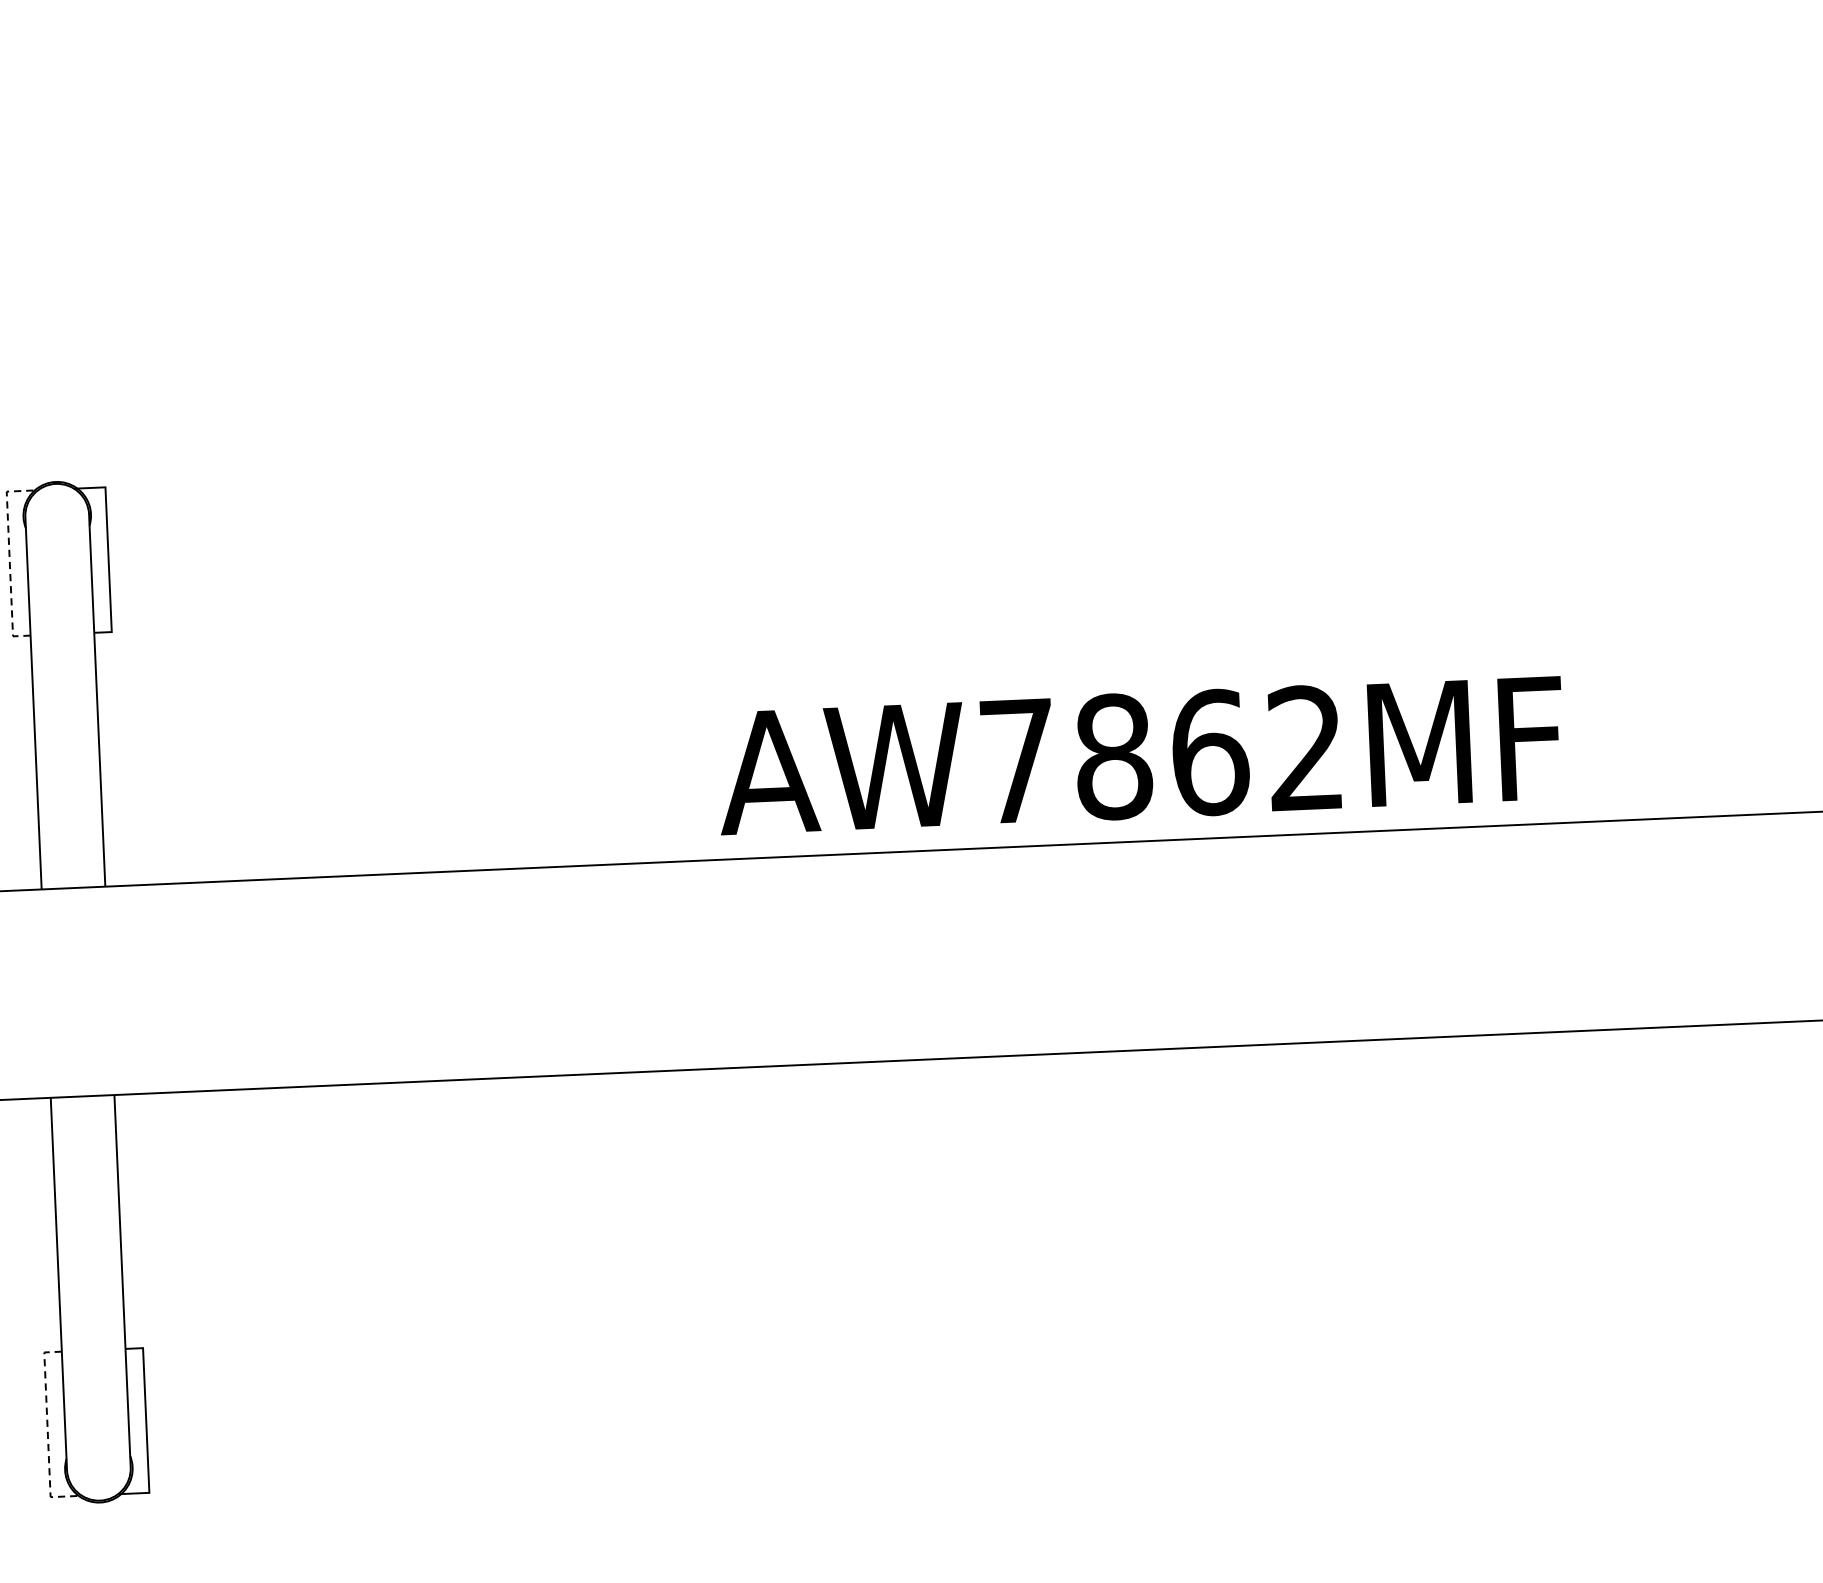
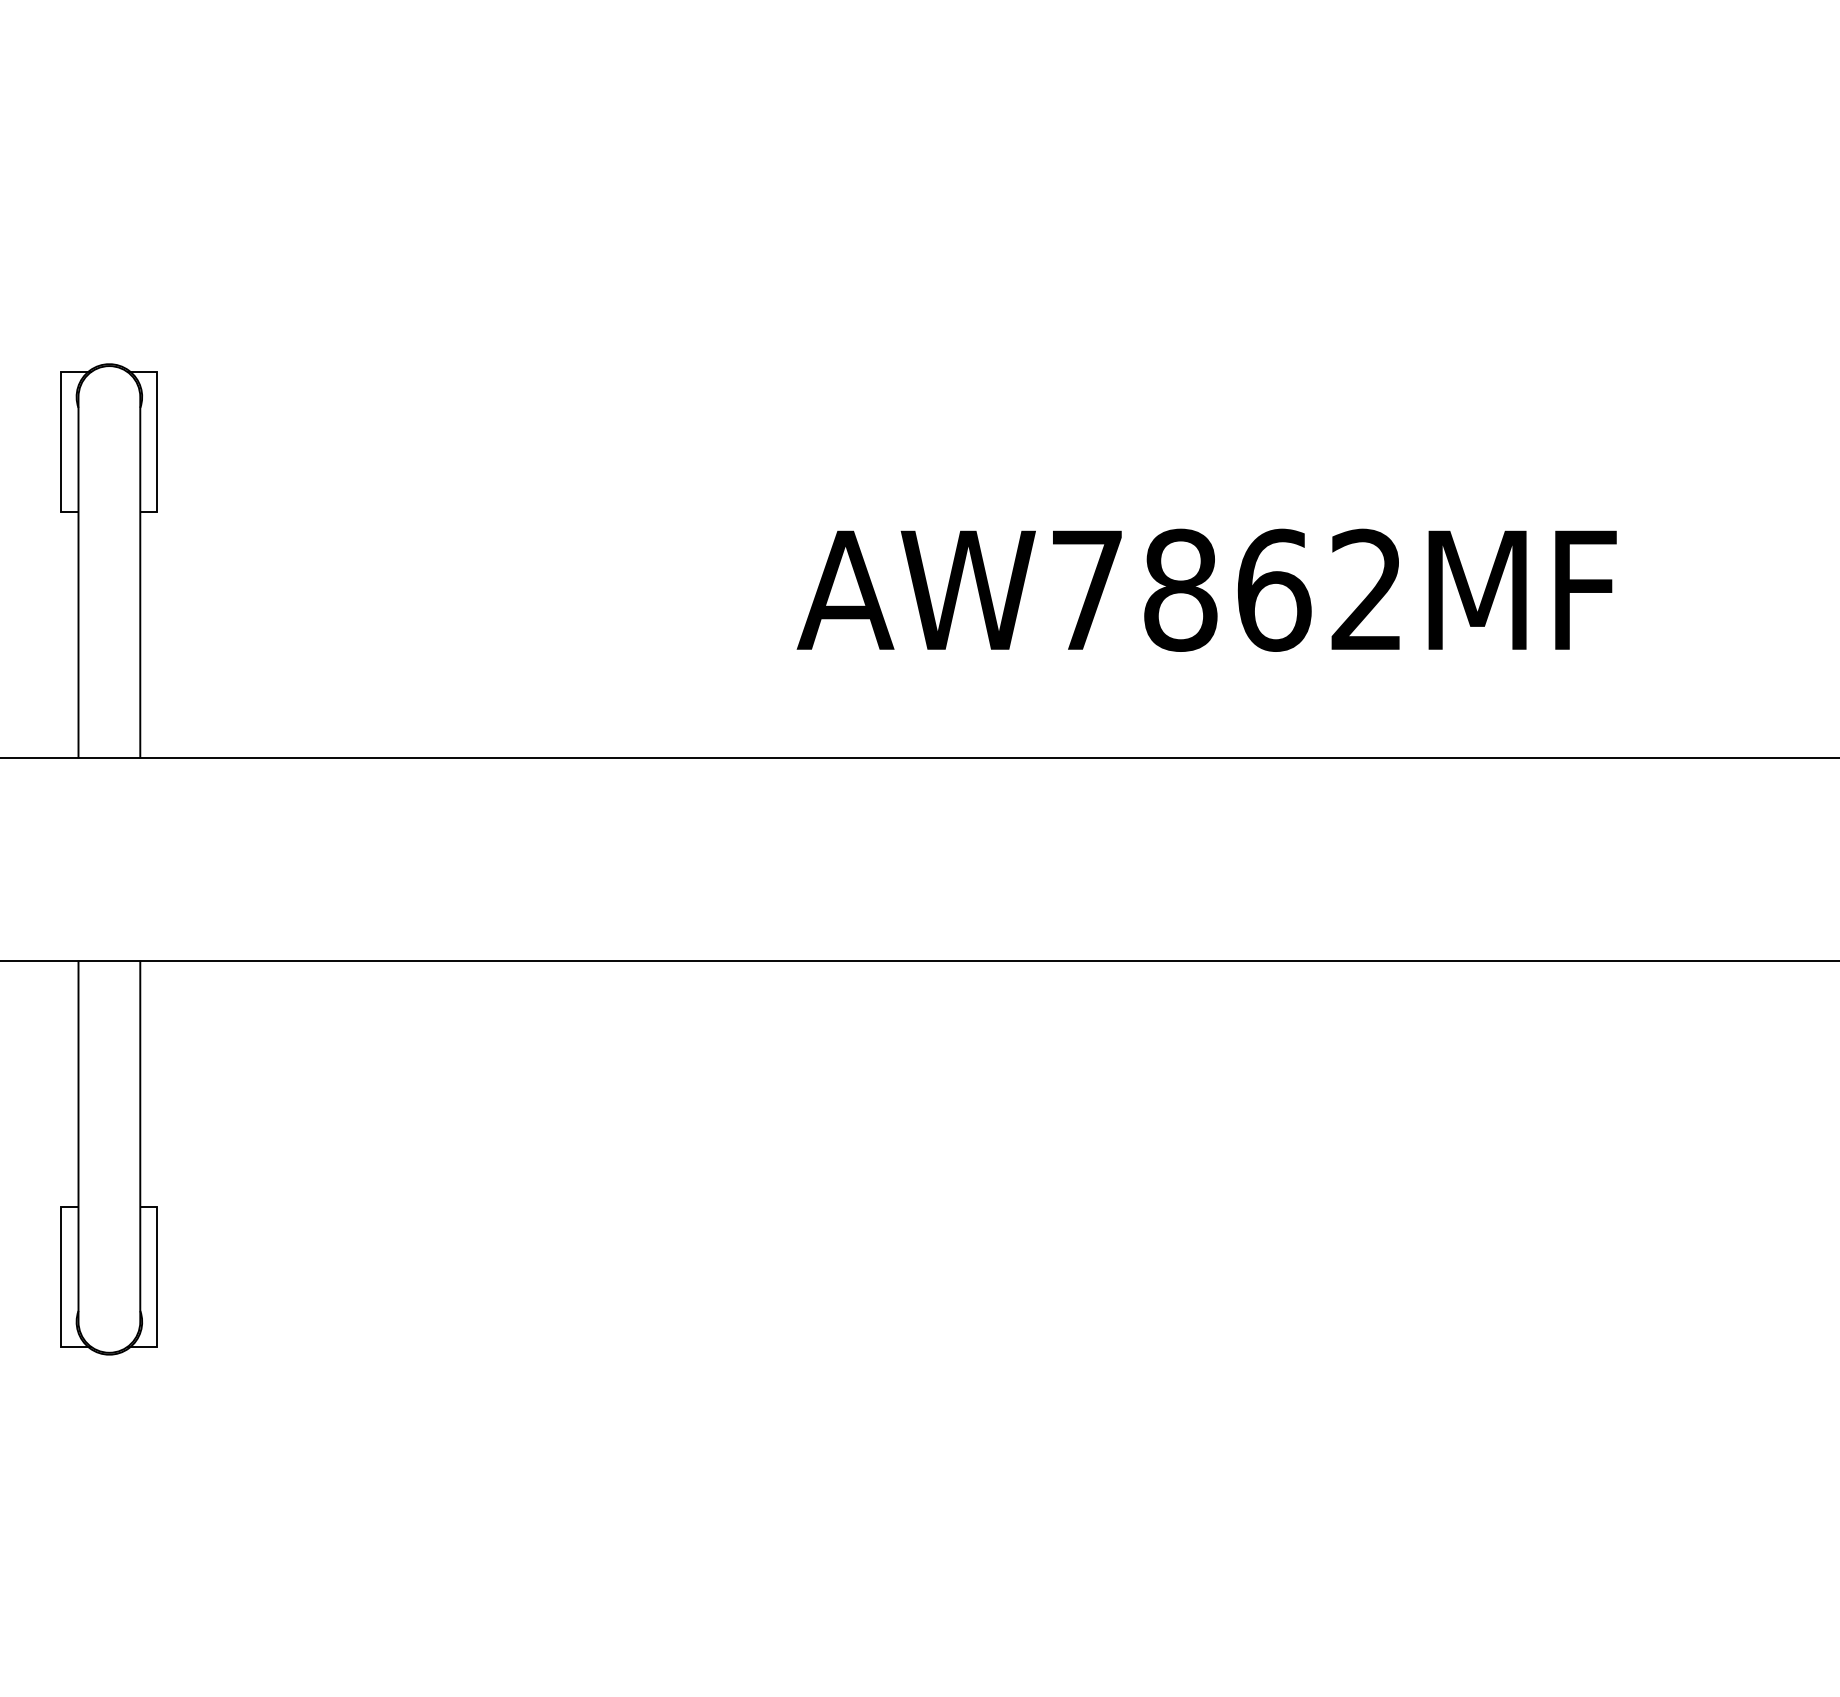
line: (9, 557) -> (61, 435), dashed -> solid
text: (1140, 754) -> (1206, 589), moved
line: (47, 1431) -> (61, 1283), dashed -> solid

